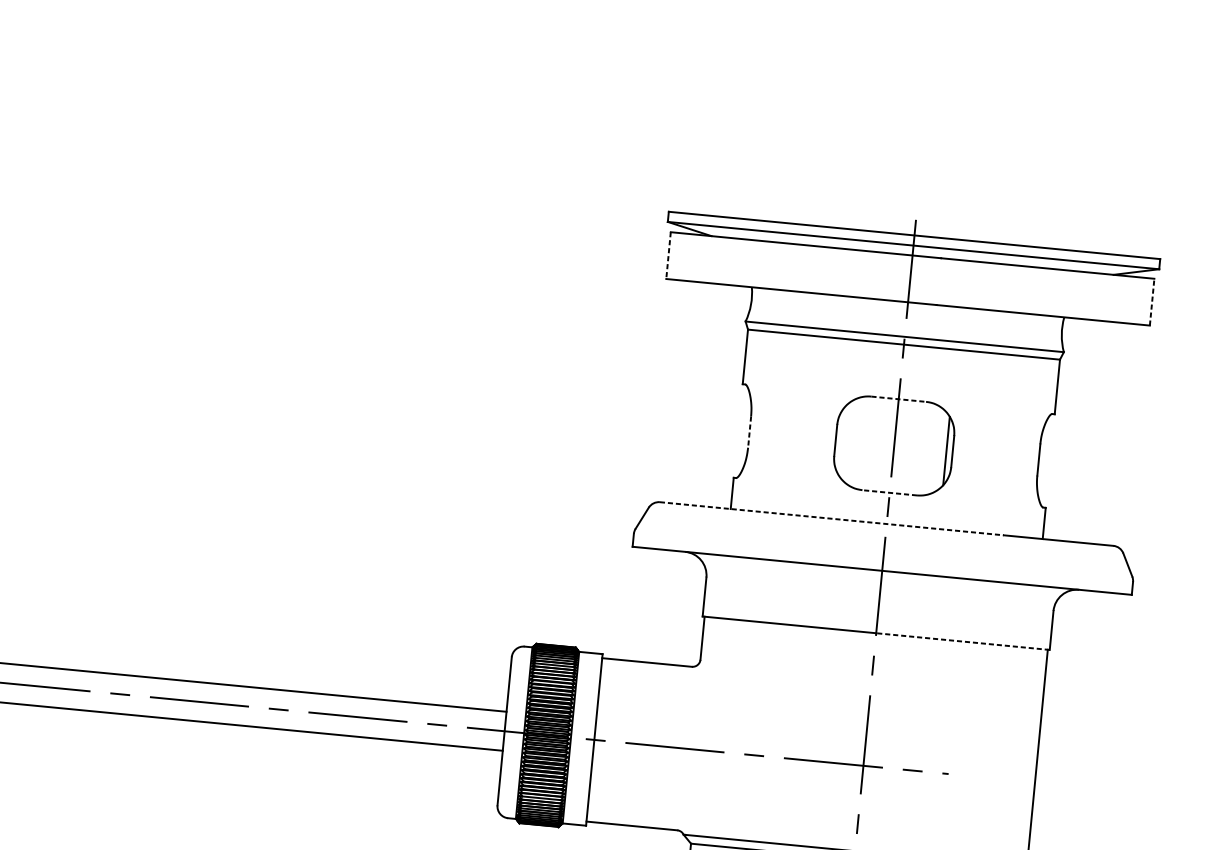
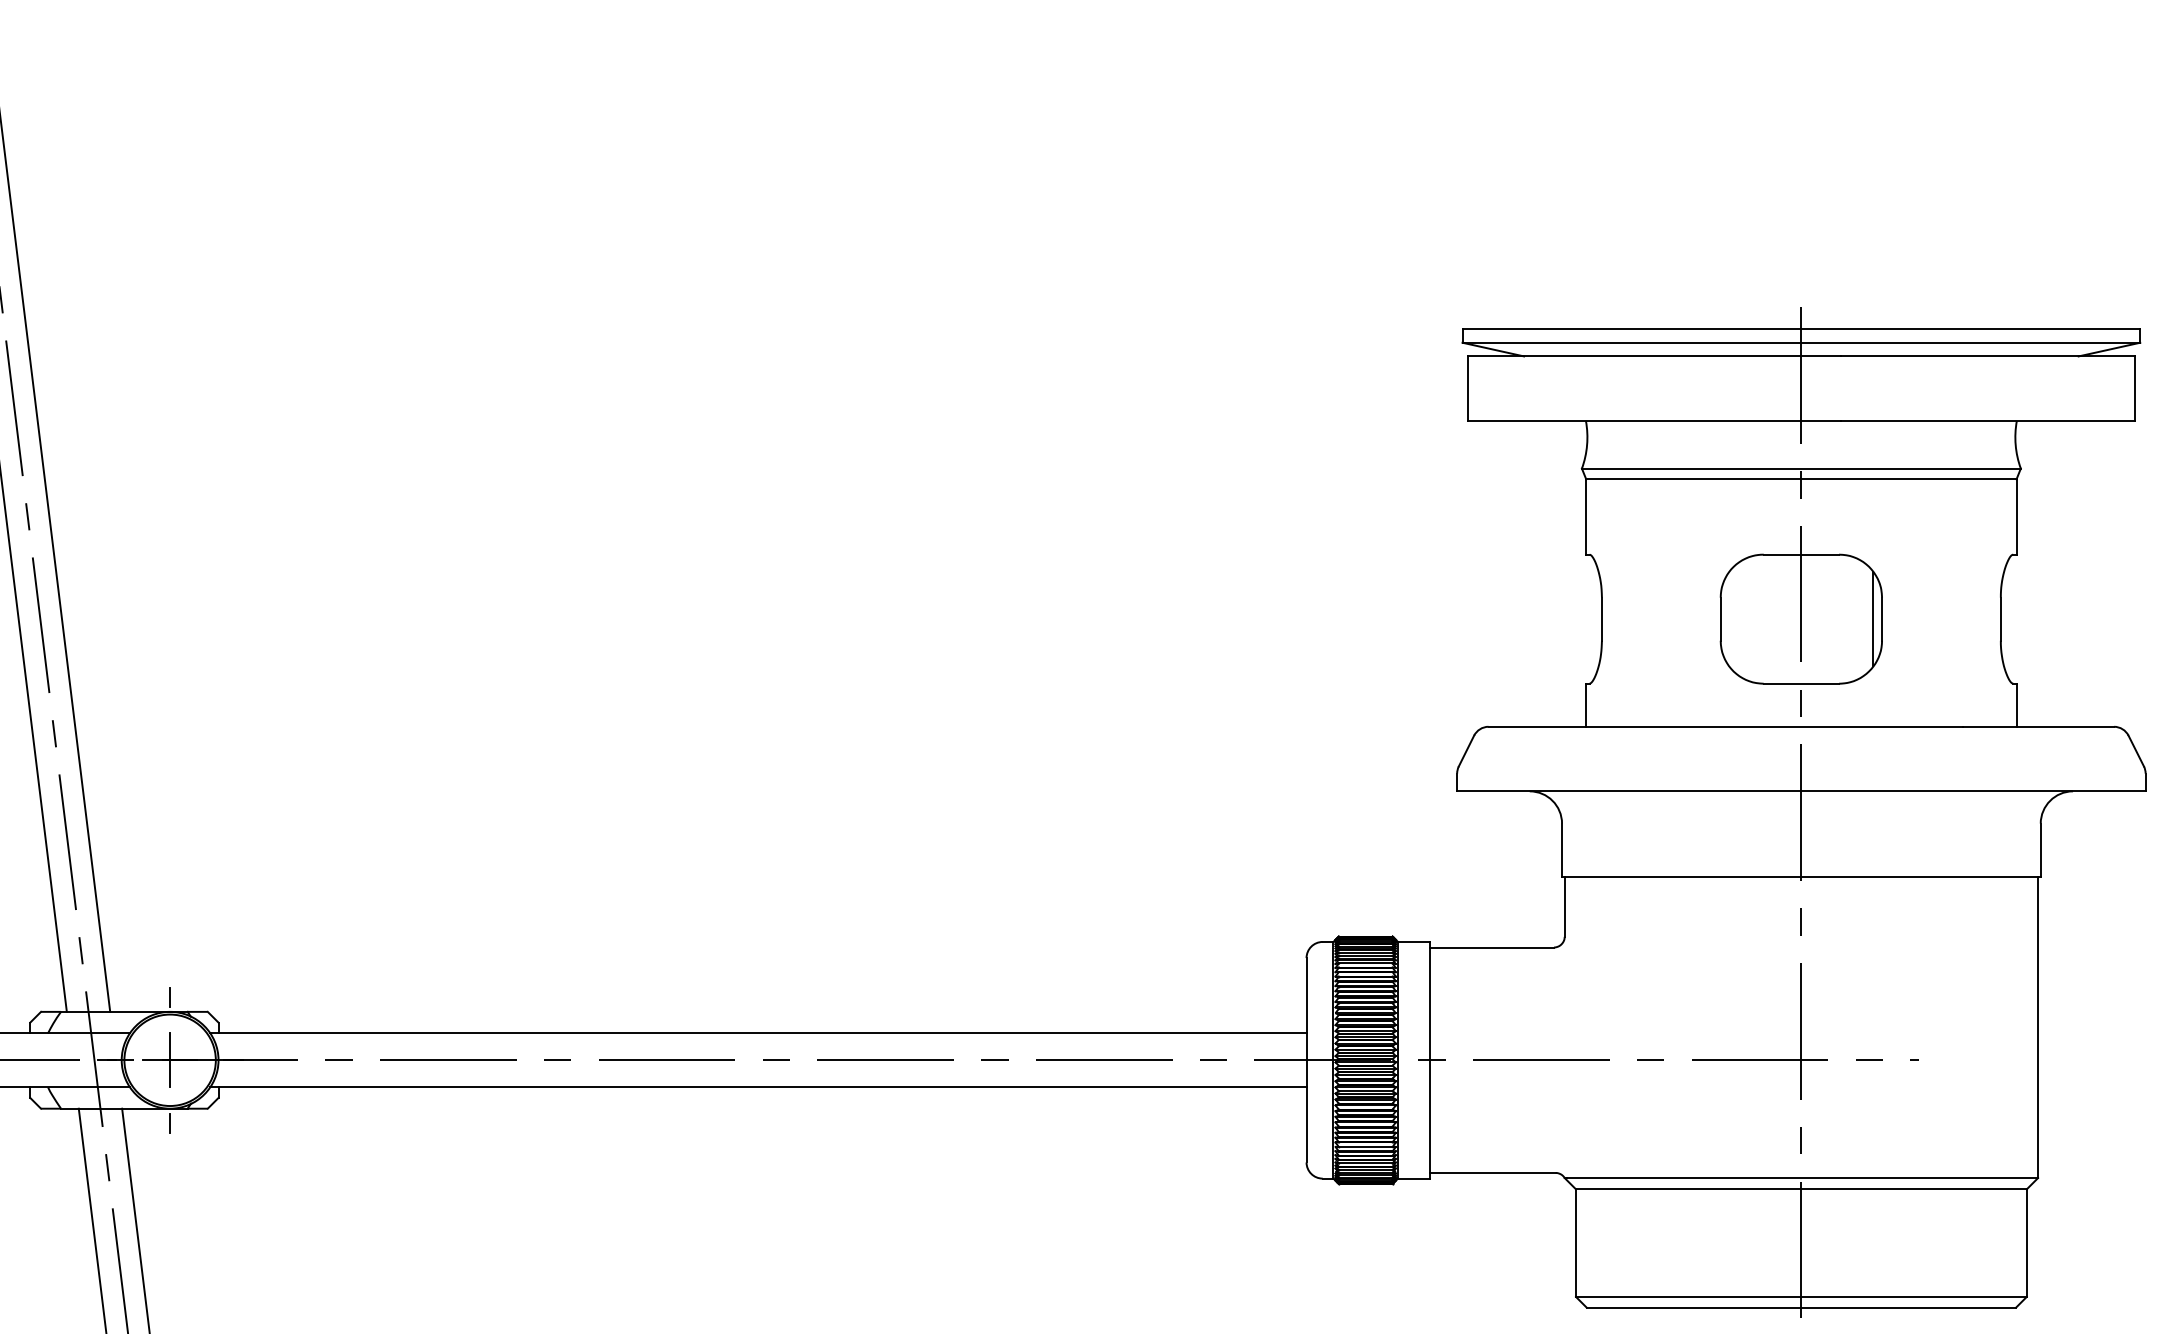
line: (668, 256) -> (1467, 389), dashed -> solid
line: (1151, 302) -> (2134, 388), dashed -> solid
line: (898, 399) -> (1801, 554), dashed -> solid
line: (749, 432) -> (1601, 619), dashed -> solid
line: (889, 492) -> (1801, 683), dashed -> solid
line: (832, 518) -> (1726, 726), dashed -> solid
line: (963, 641) -> (1921, 877), dashed -> solid

